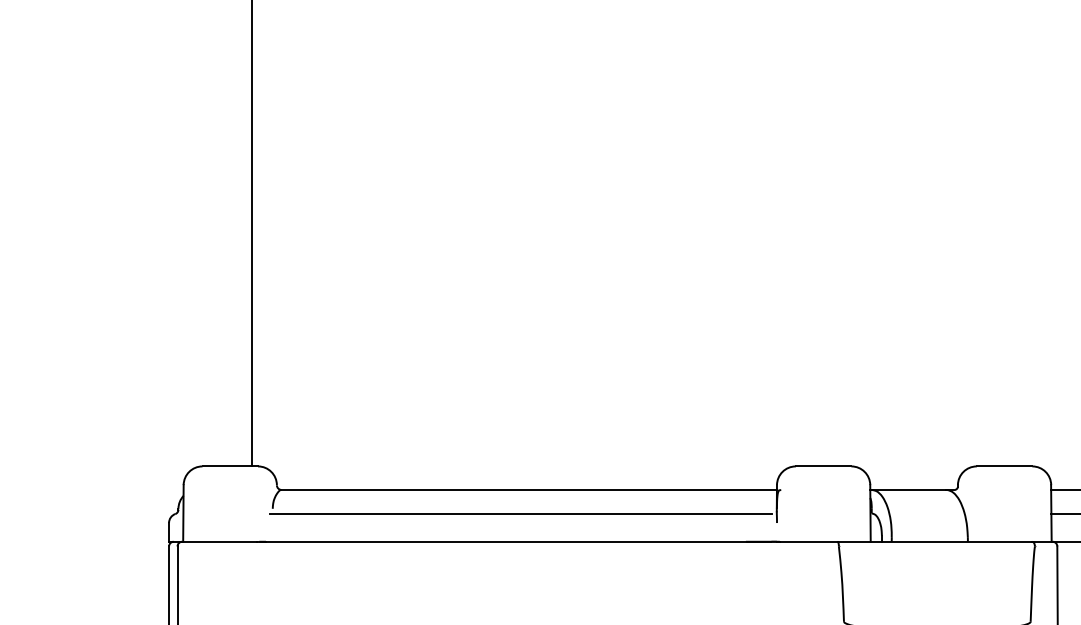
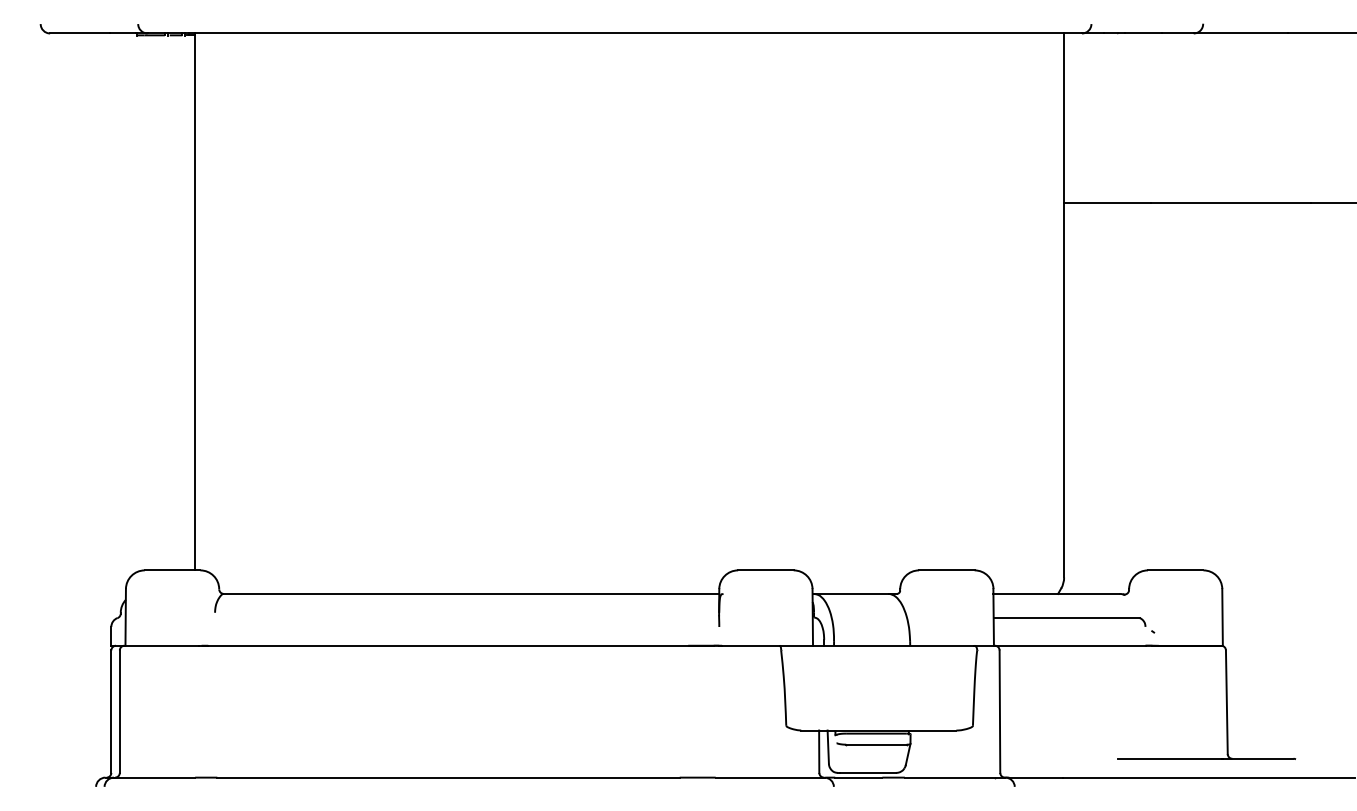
line: (521, 514) -> (463, 618), removed

